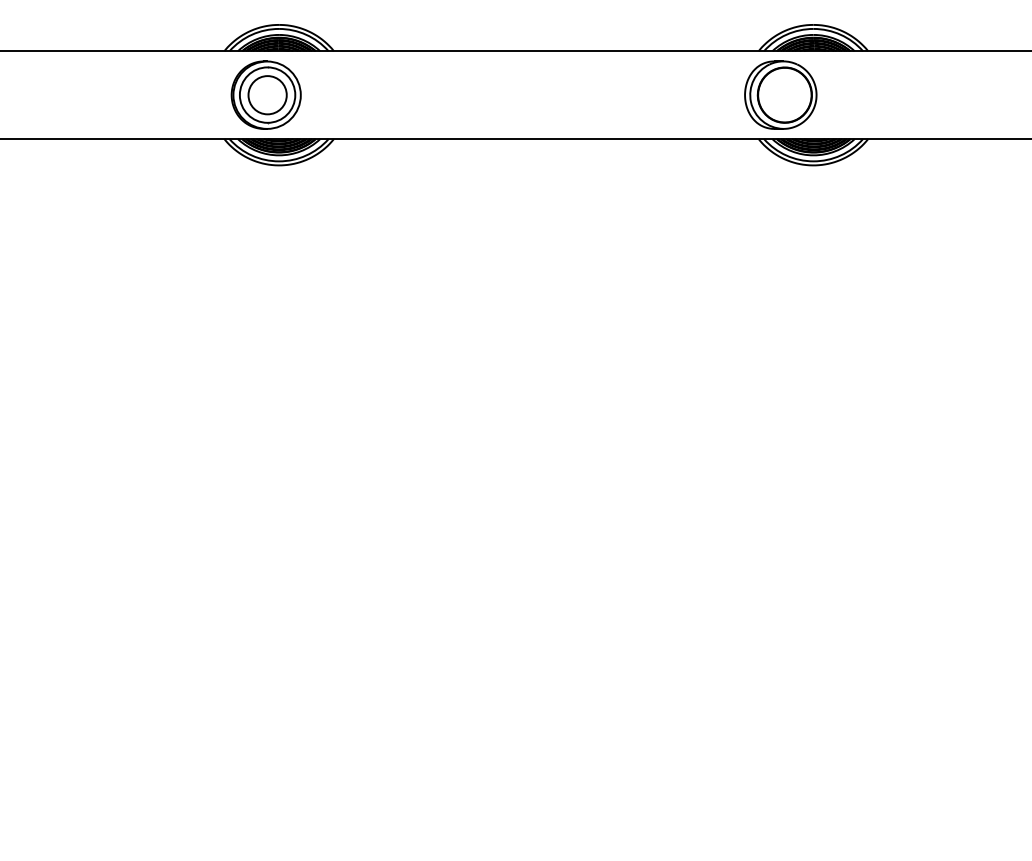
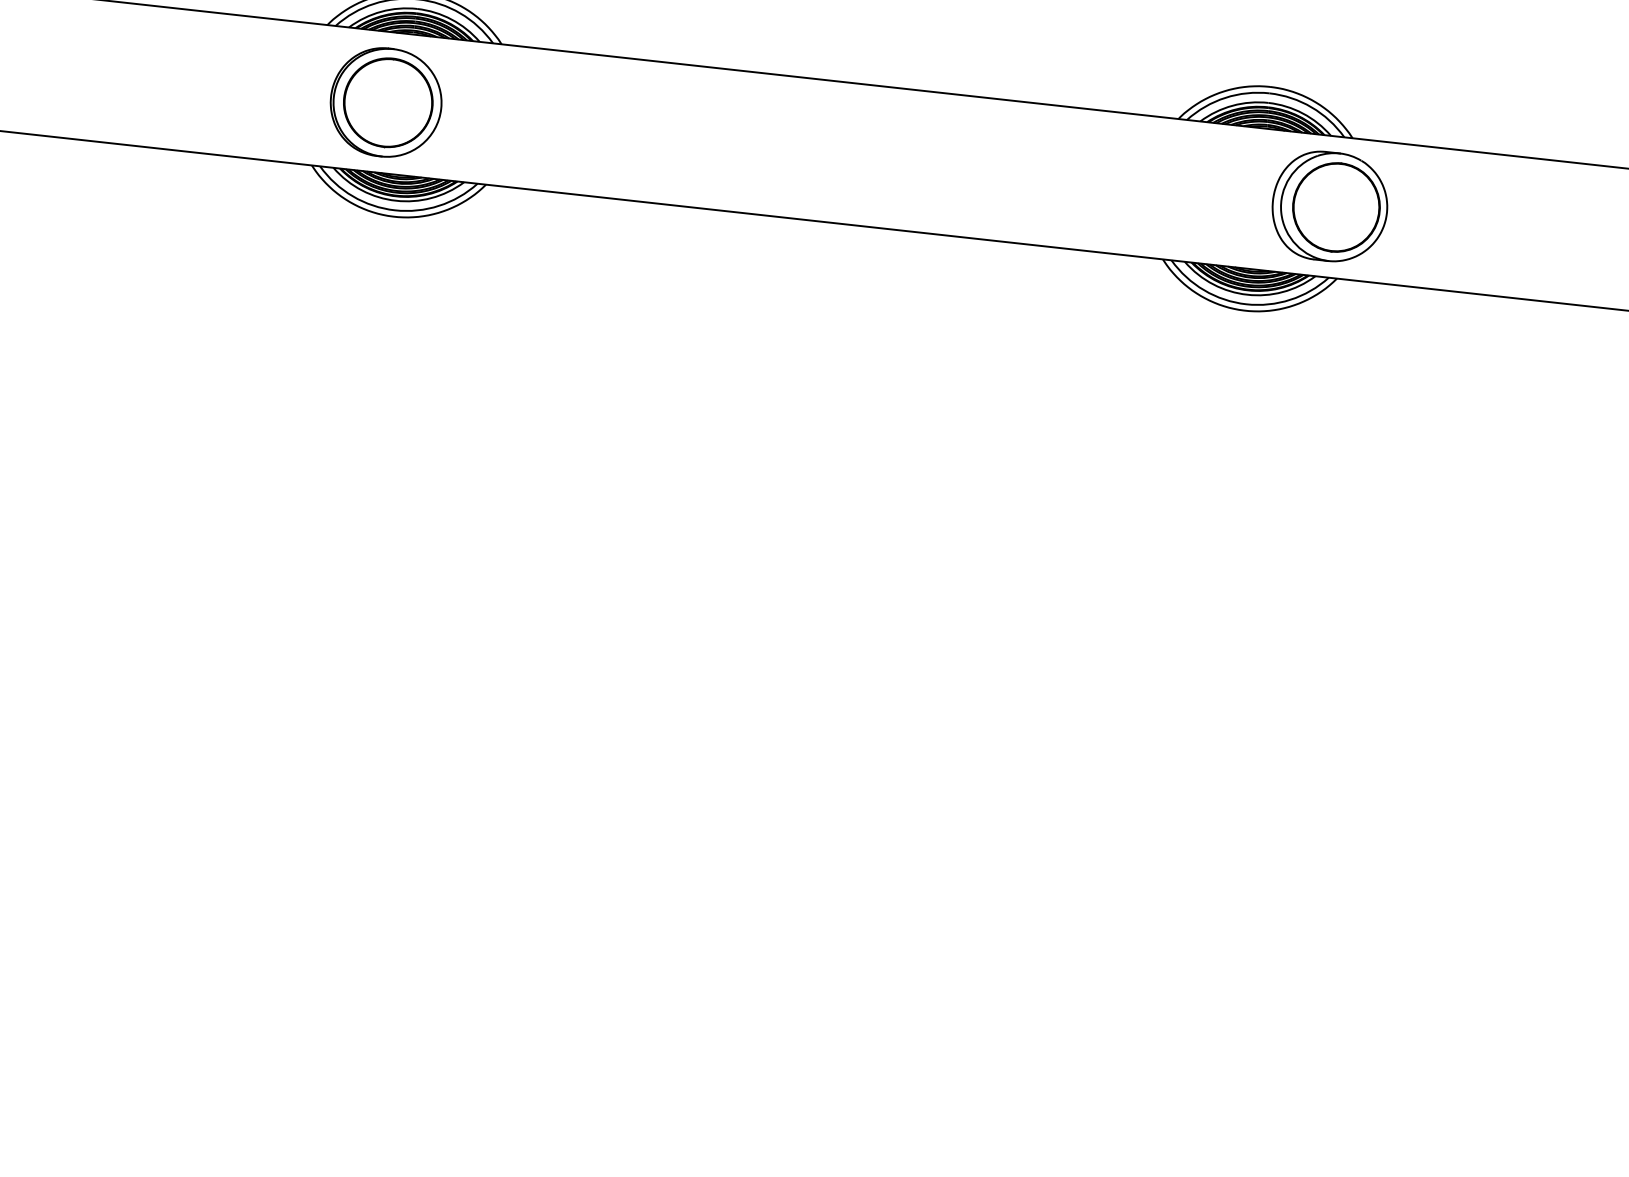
circle: (267, 94) -> (388, 101), size x1.43
part: (780, 94) -> (1329, 205), moved

